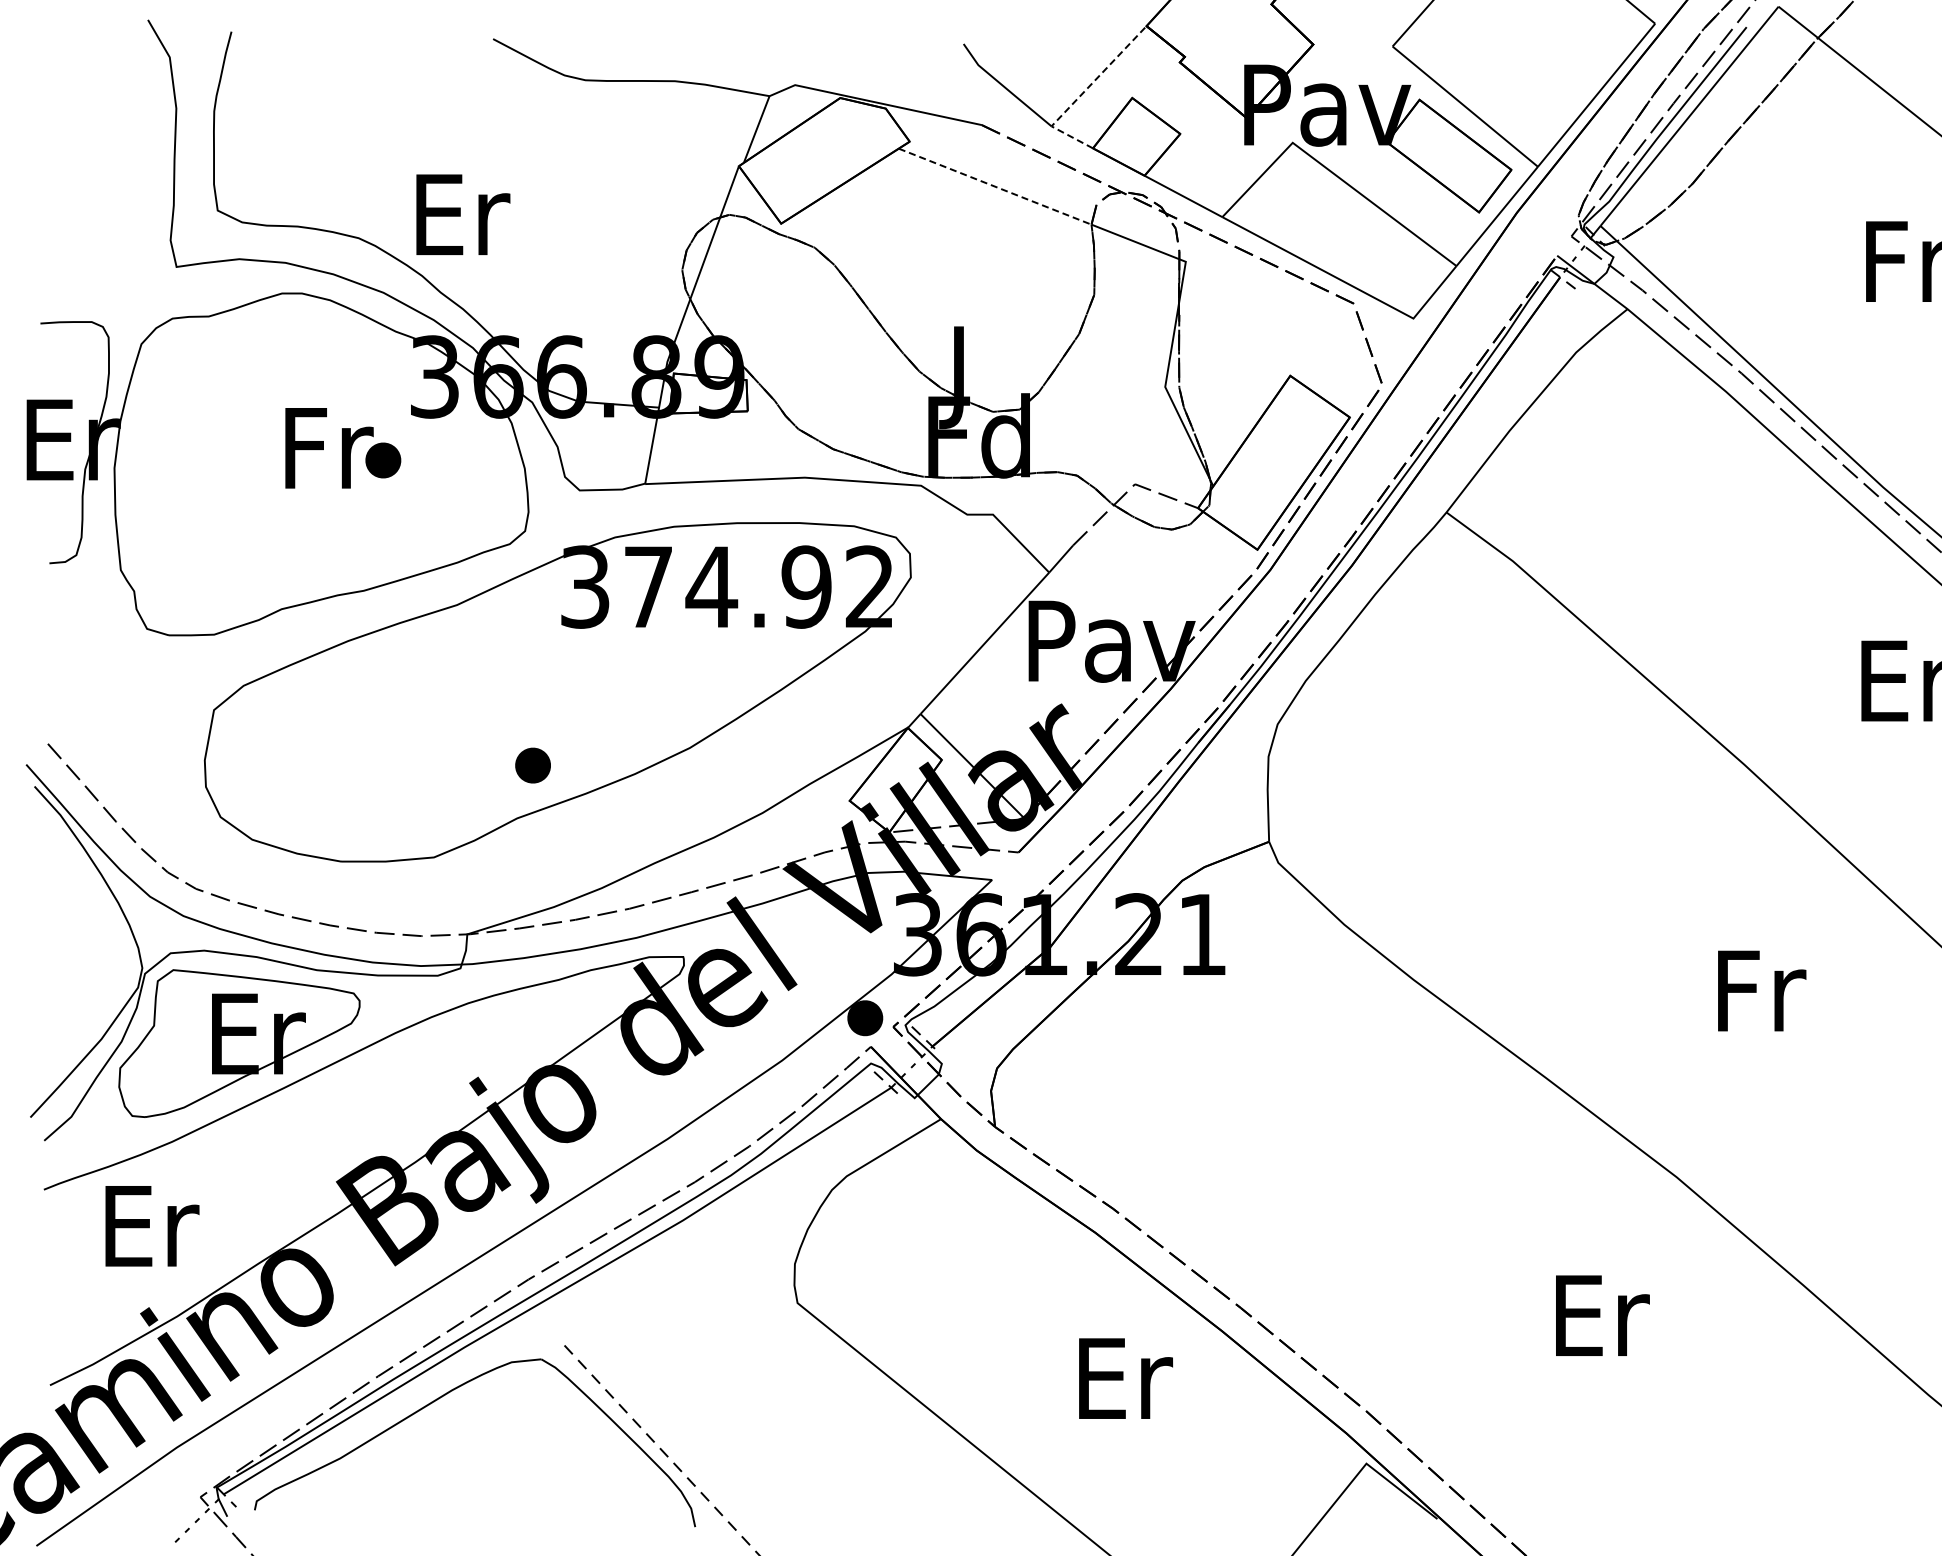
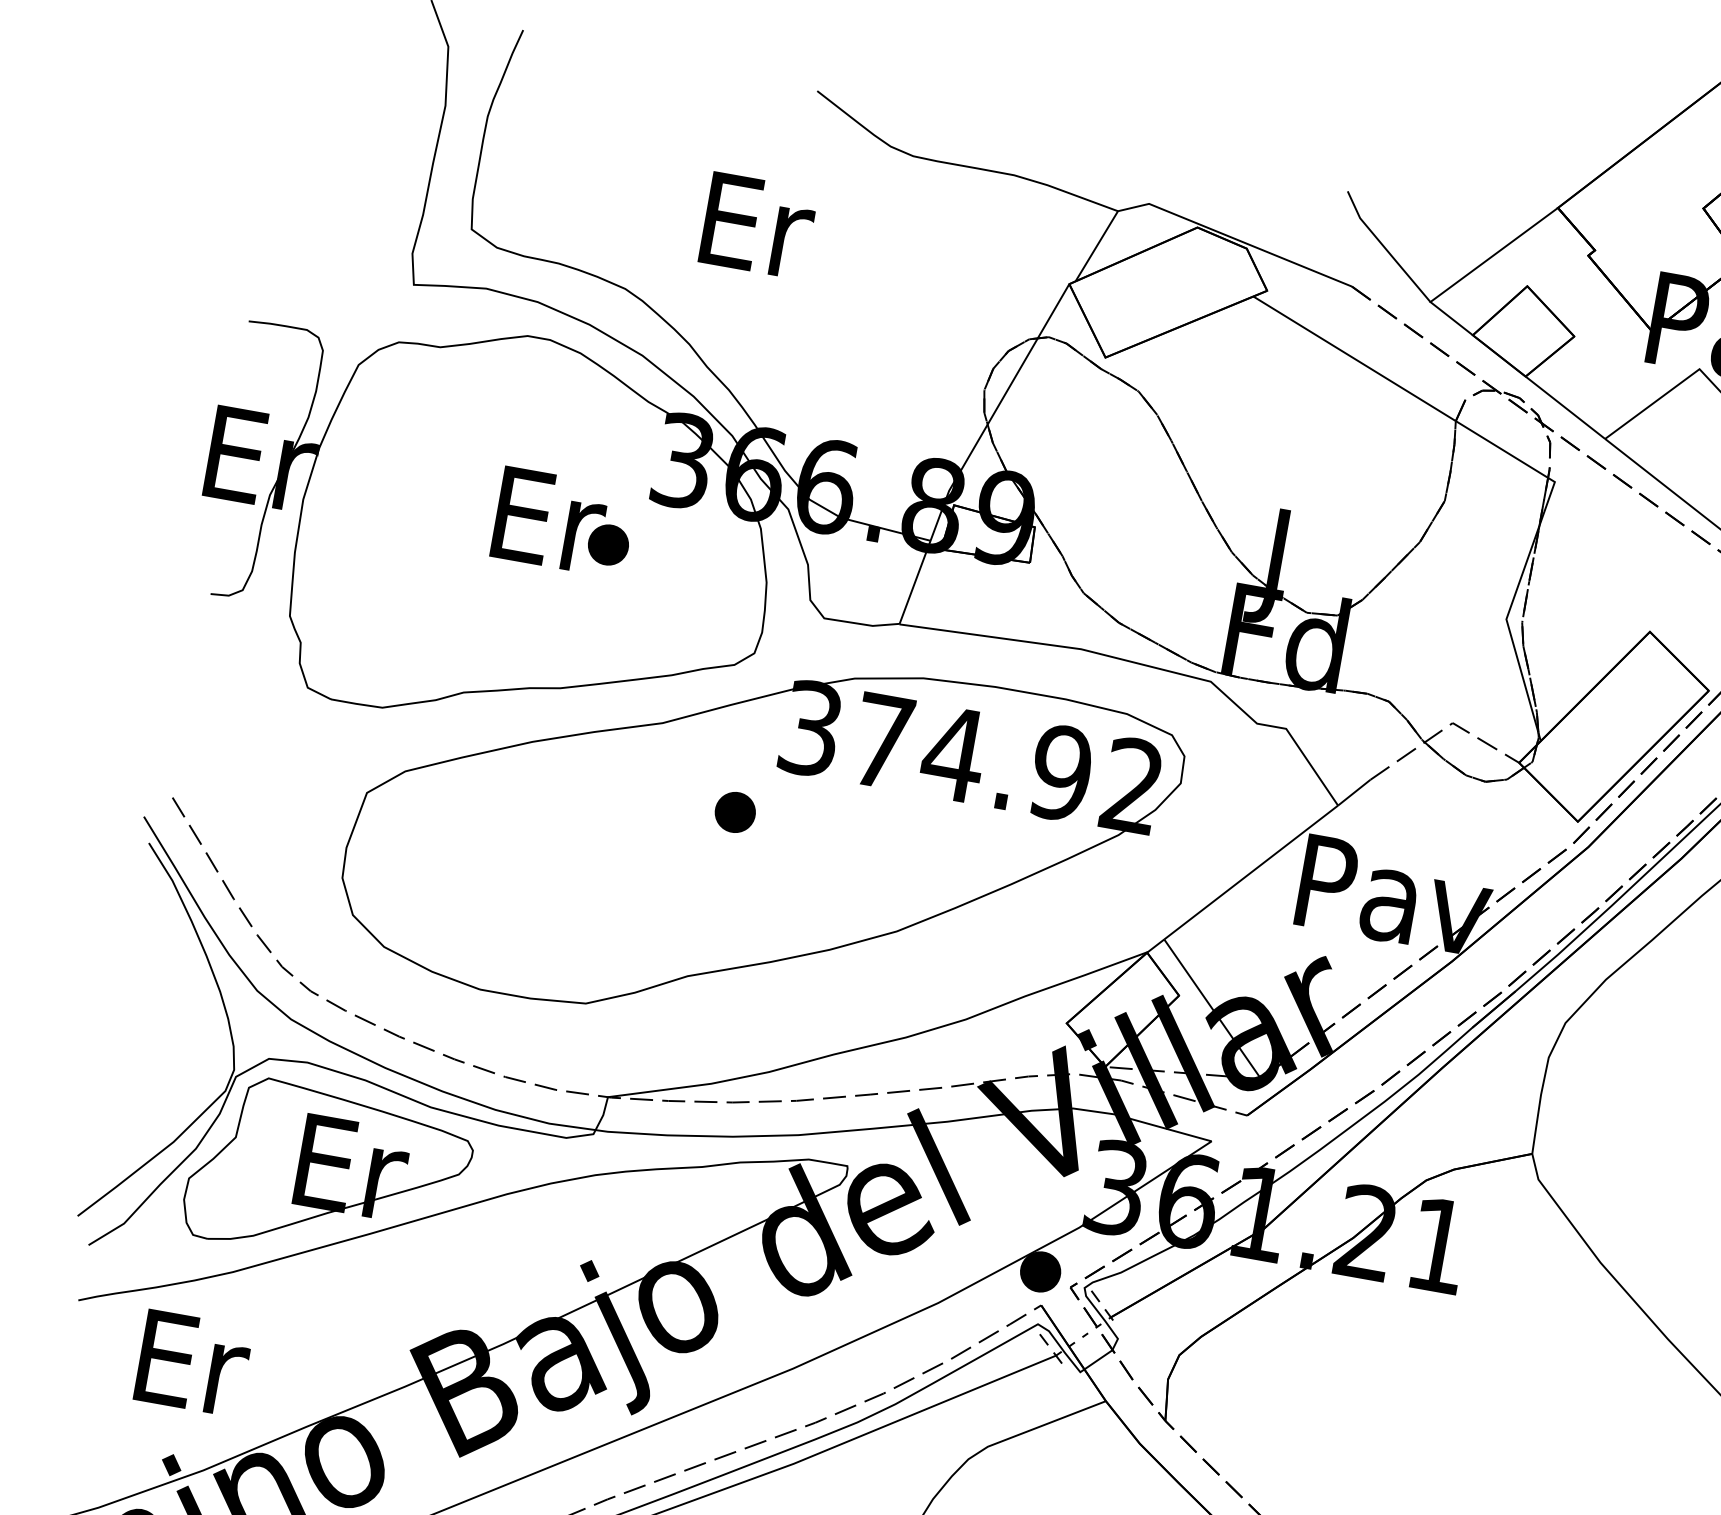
line: (1082, 93) -> (1472, 271), dashed -> solid
line: (995, 186) -> (1355, 358), dashed -> solid
text: (463, 214) -> (758, 225), moved
text: (329, 448) -> (550, 520), Fr -> Er
part: (532, 765) -> (734, 812), moved

